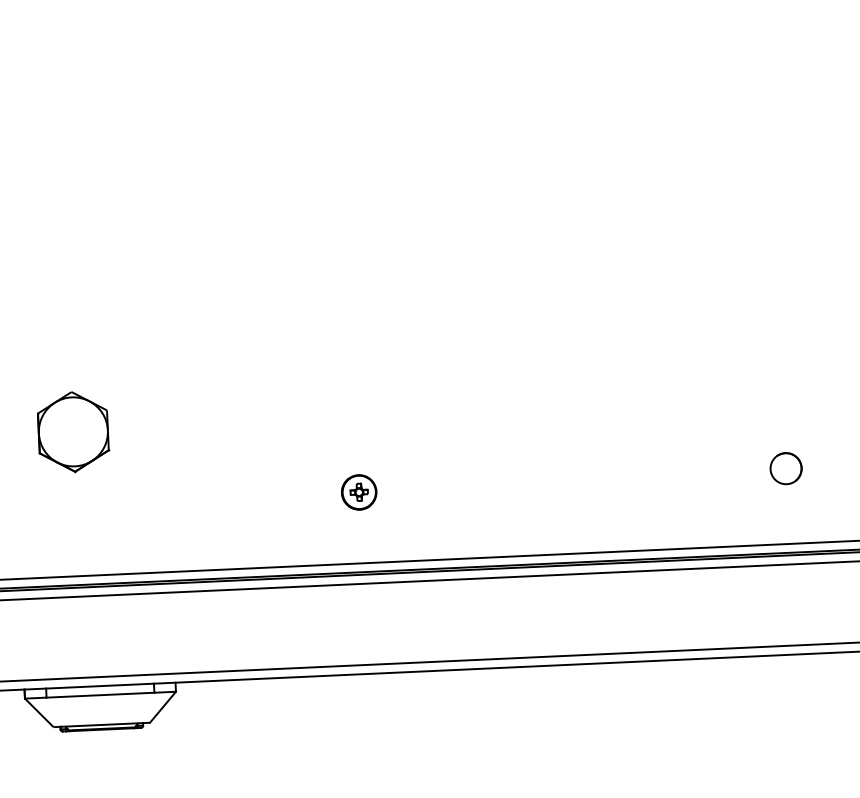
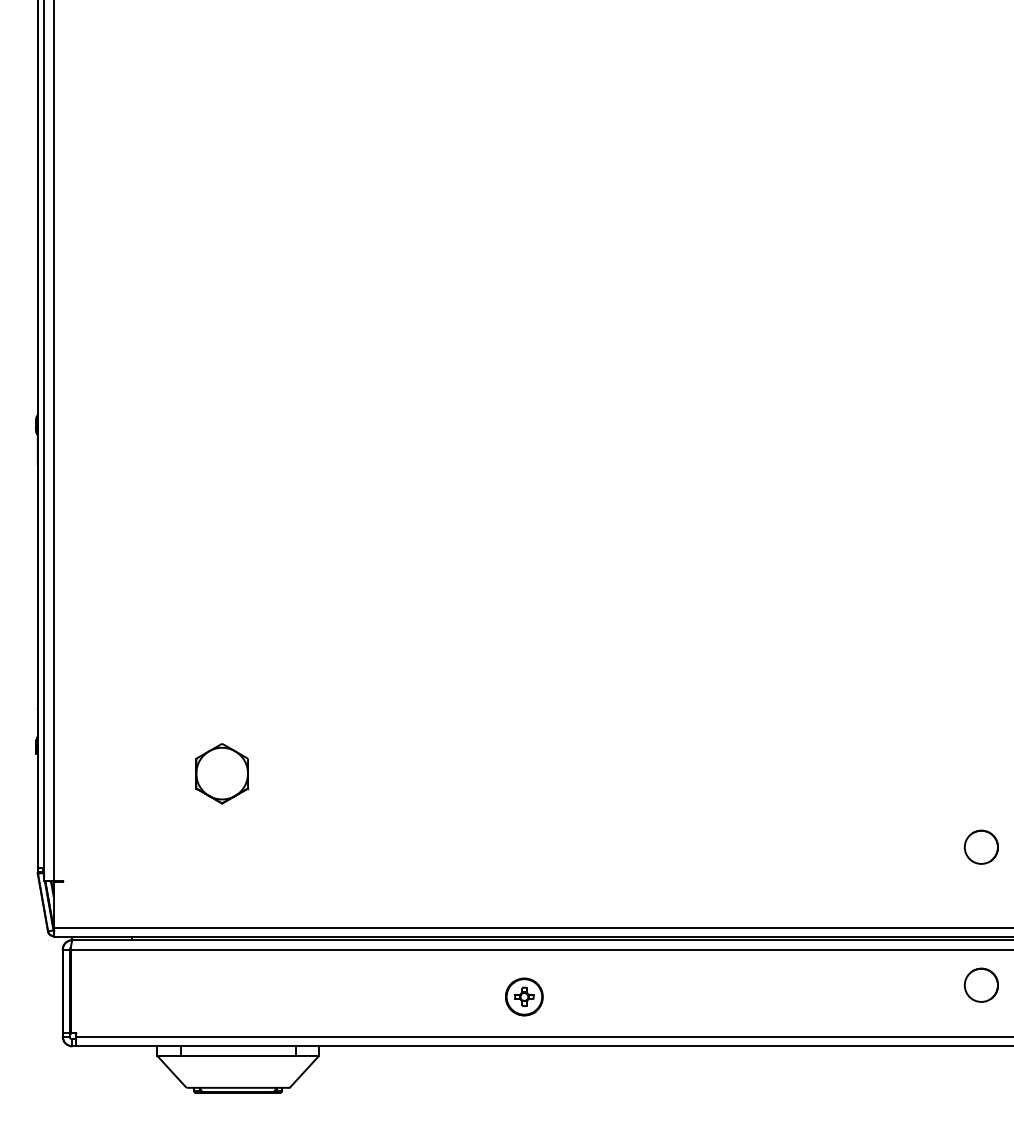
part: (73, 431) -> (222, 773), size x0.7
part: (359, 491) -> (524, 996), moved
circle: (791, 596) -> (980, 984), added

